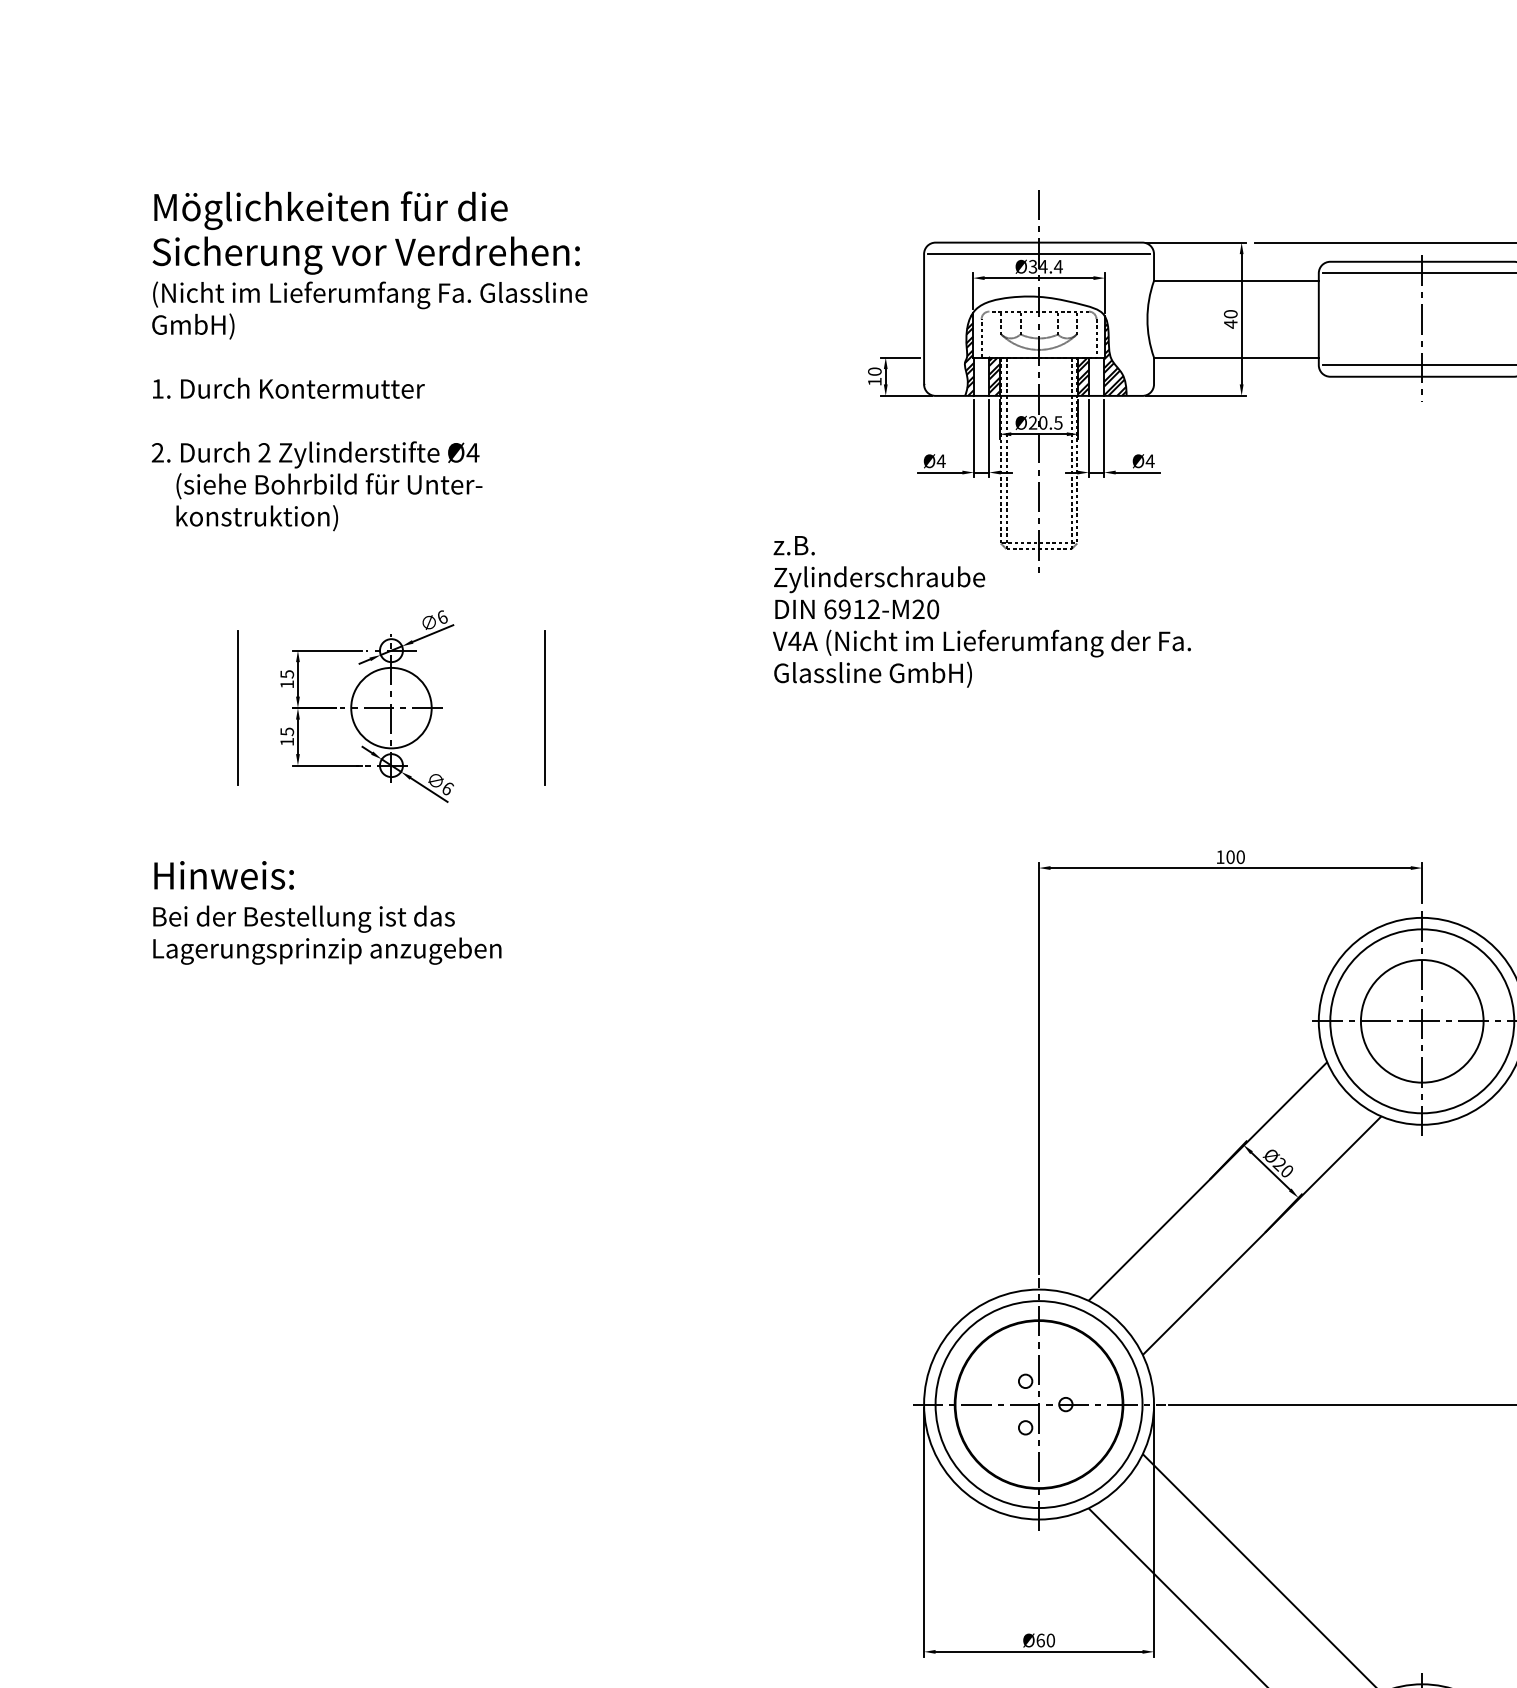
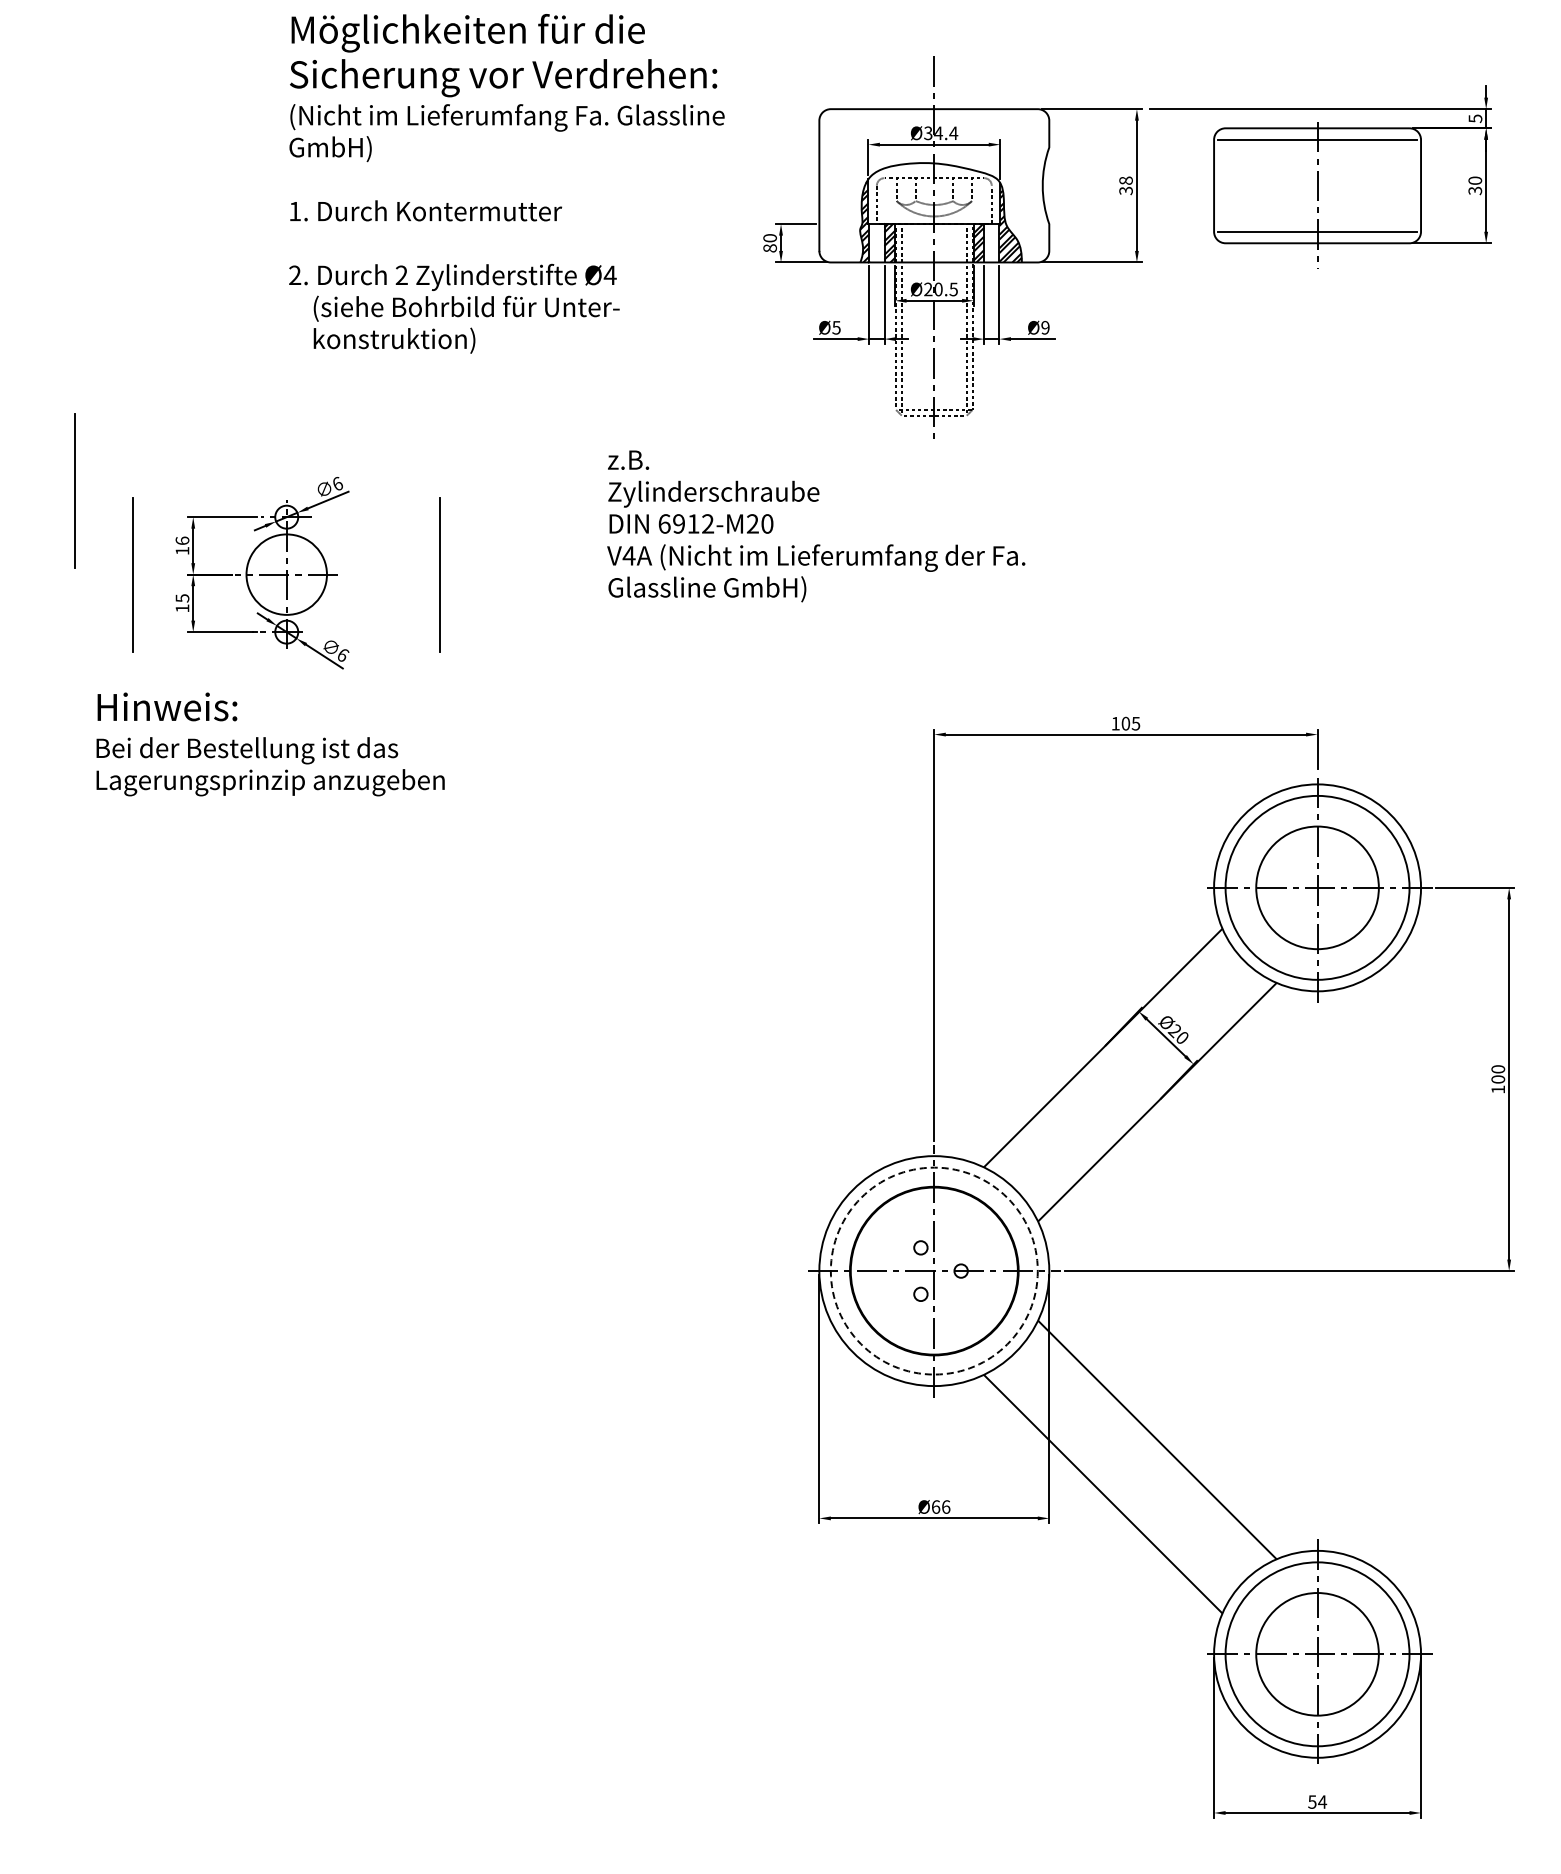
line: (1039, 253) -> (934, 120), removed
line: (1236, 280) -> (1131, 147), removed
text: (1230, 318) -> (1125, 185), 40 -> 38
line: (1236, 357) -> (1131, 224), removed
text: (369, 360) -> (506, 183), moved
text: (874, 381) -> (769, 248), 10 -> 80
text: (941, 460) -> (836, 327), Ø4 -> Ø5
text: (1149, 460) -> (1044, 327), Ø4 -> Ø9
text: (982, 611) -> (816, 526), moved
line: (179, 623) -> (74, 490), added
text: (287, 673) -> (182, 540), 15 -> 16
text: (1240, 856) -> (1135, 723), 100 -> 105
text: (327, 912) -> (270, 744), moved
circle: (1038, 1403) -> (933, 1270), solid -> dashed
text: (1051, 1639) -> (946, 1506), Ø60 -> Ø66

